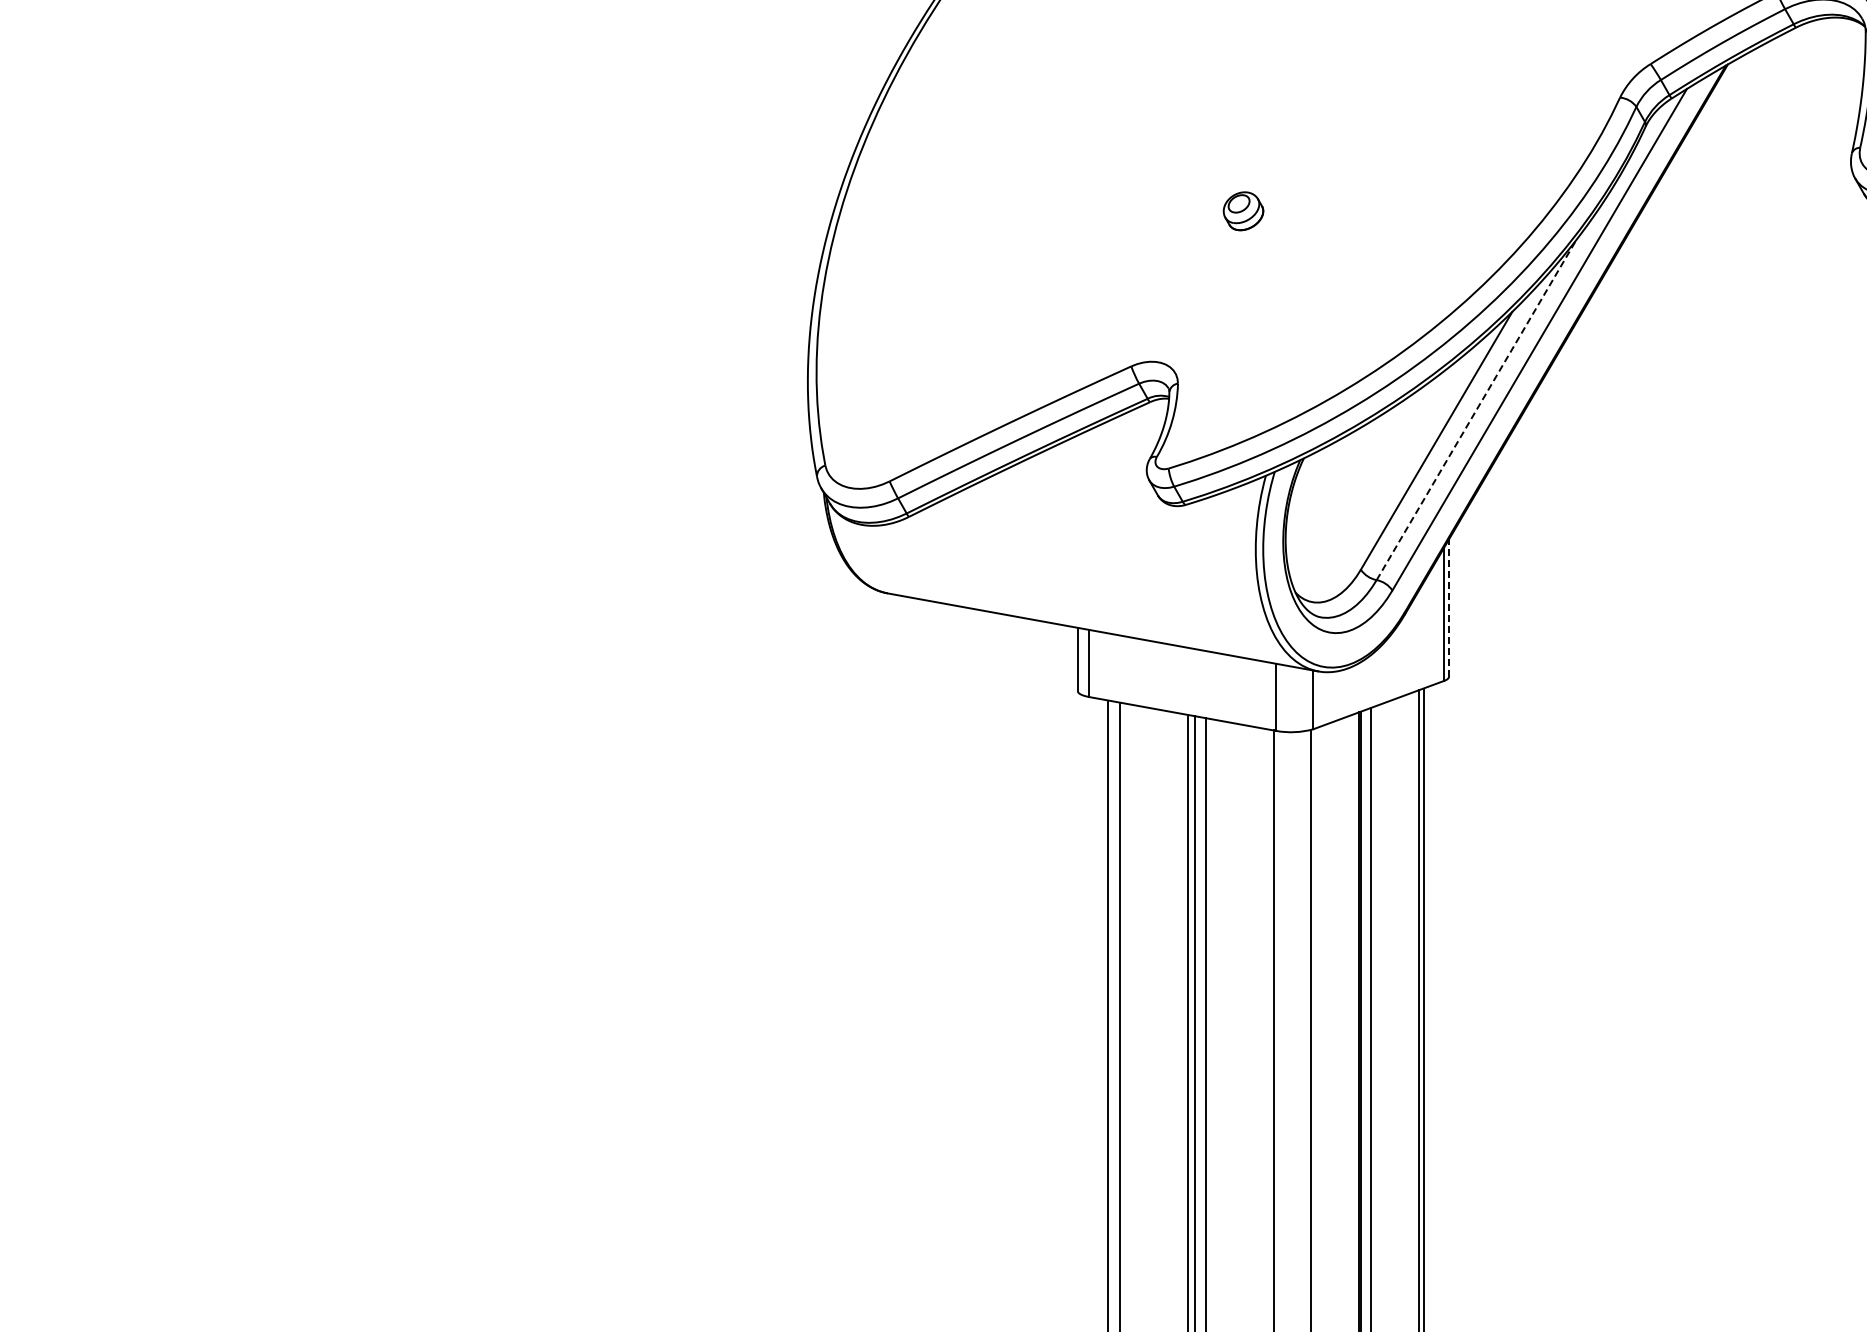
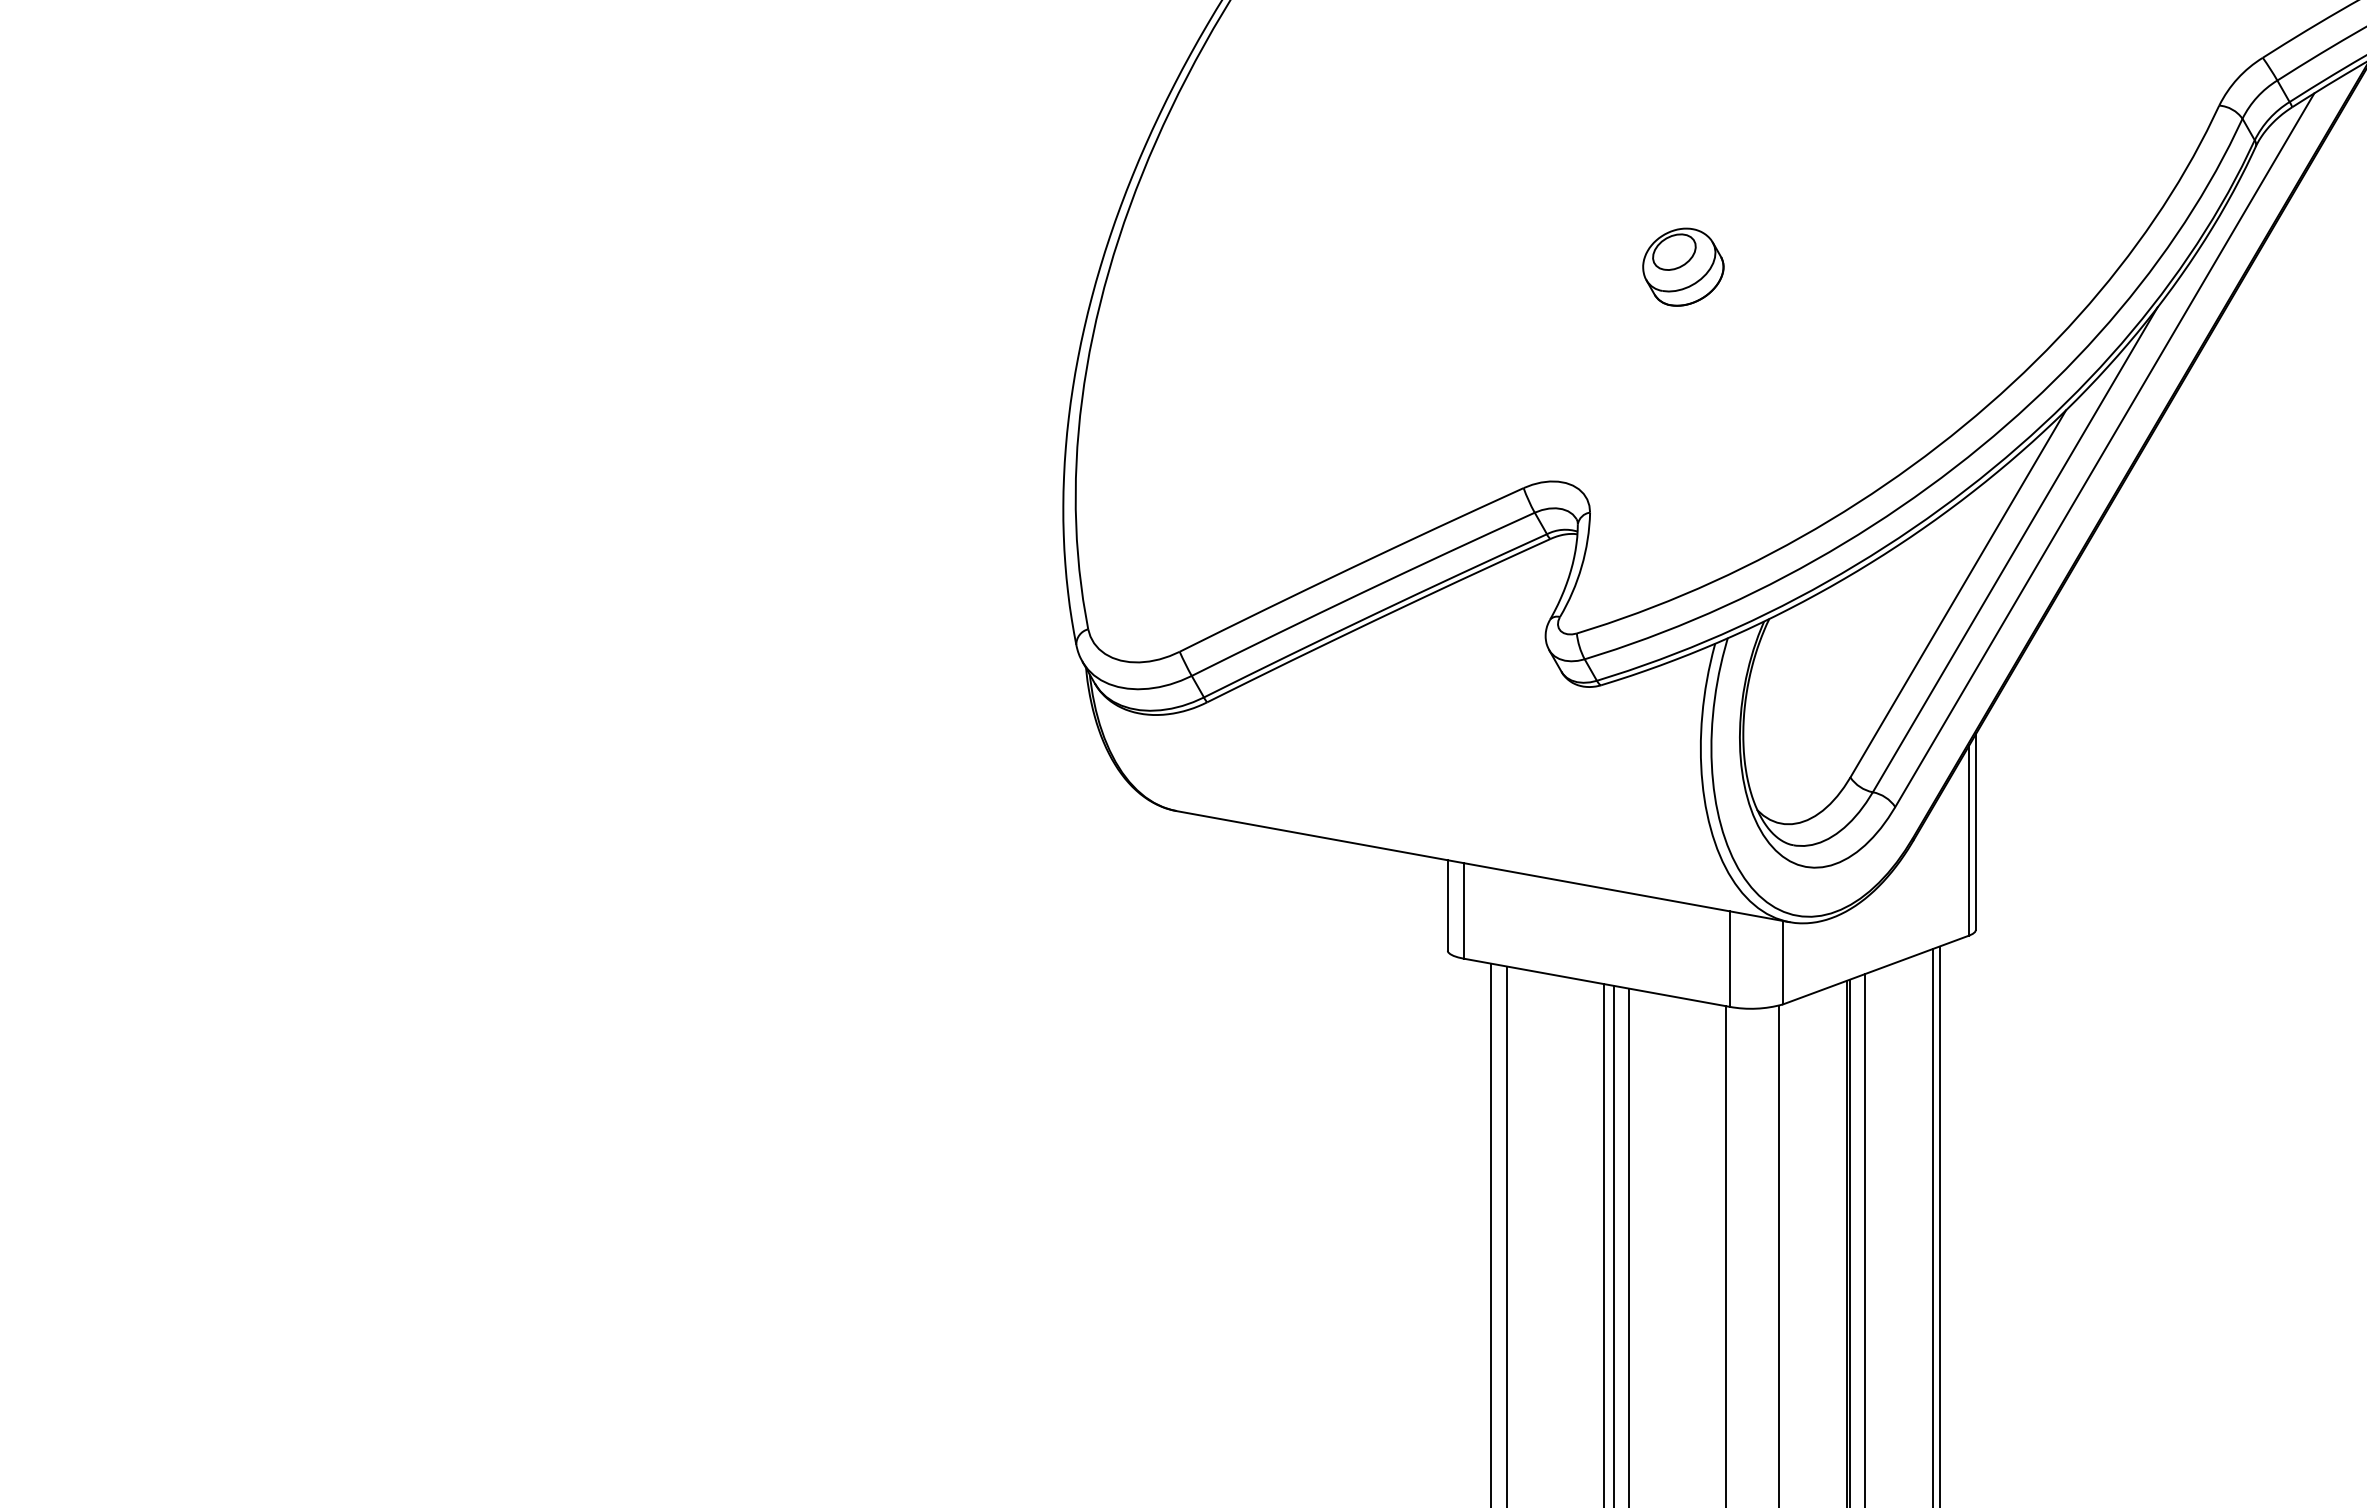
part: (1243, 211) -> (1683, 267), size x1.43
line: (1476, 409) -> (2014, 549), dashed -> solid
line: (1449, 608) -> (1976, 832), dashed -> solid

